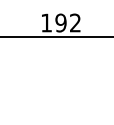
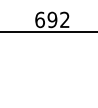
text: (45, 22) -> (39, 19), 192 -> 692

